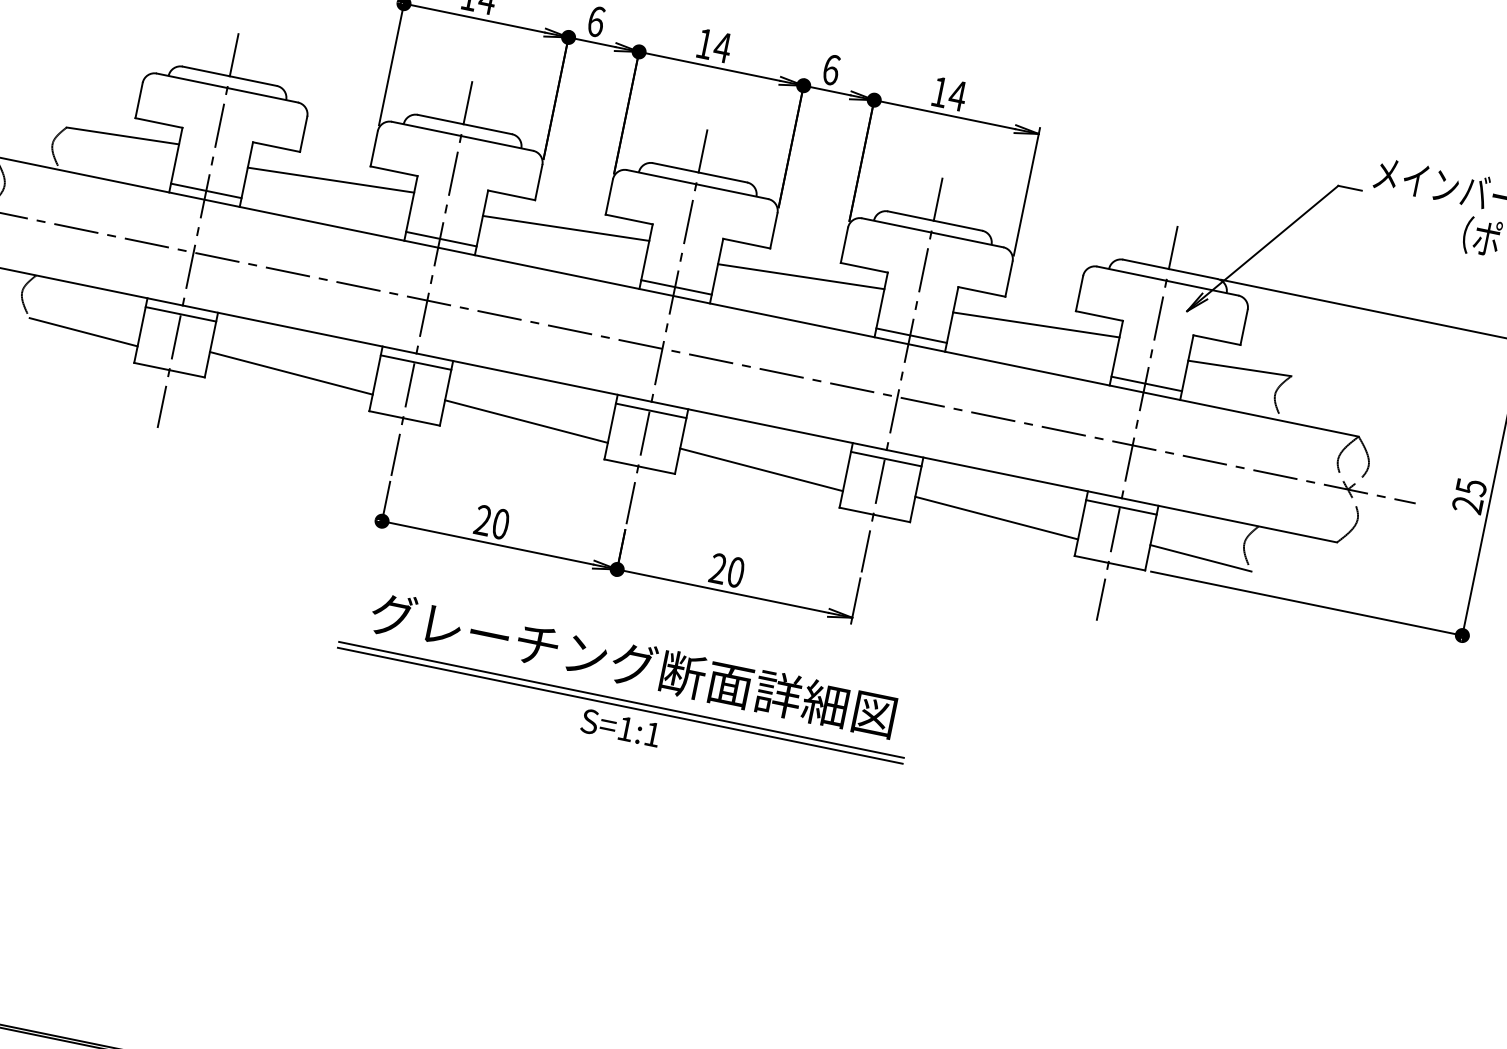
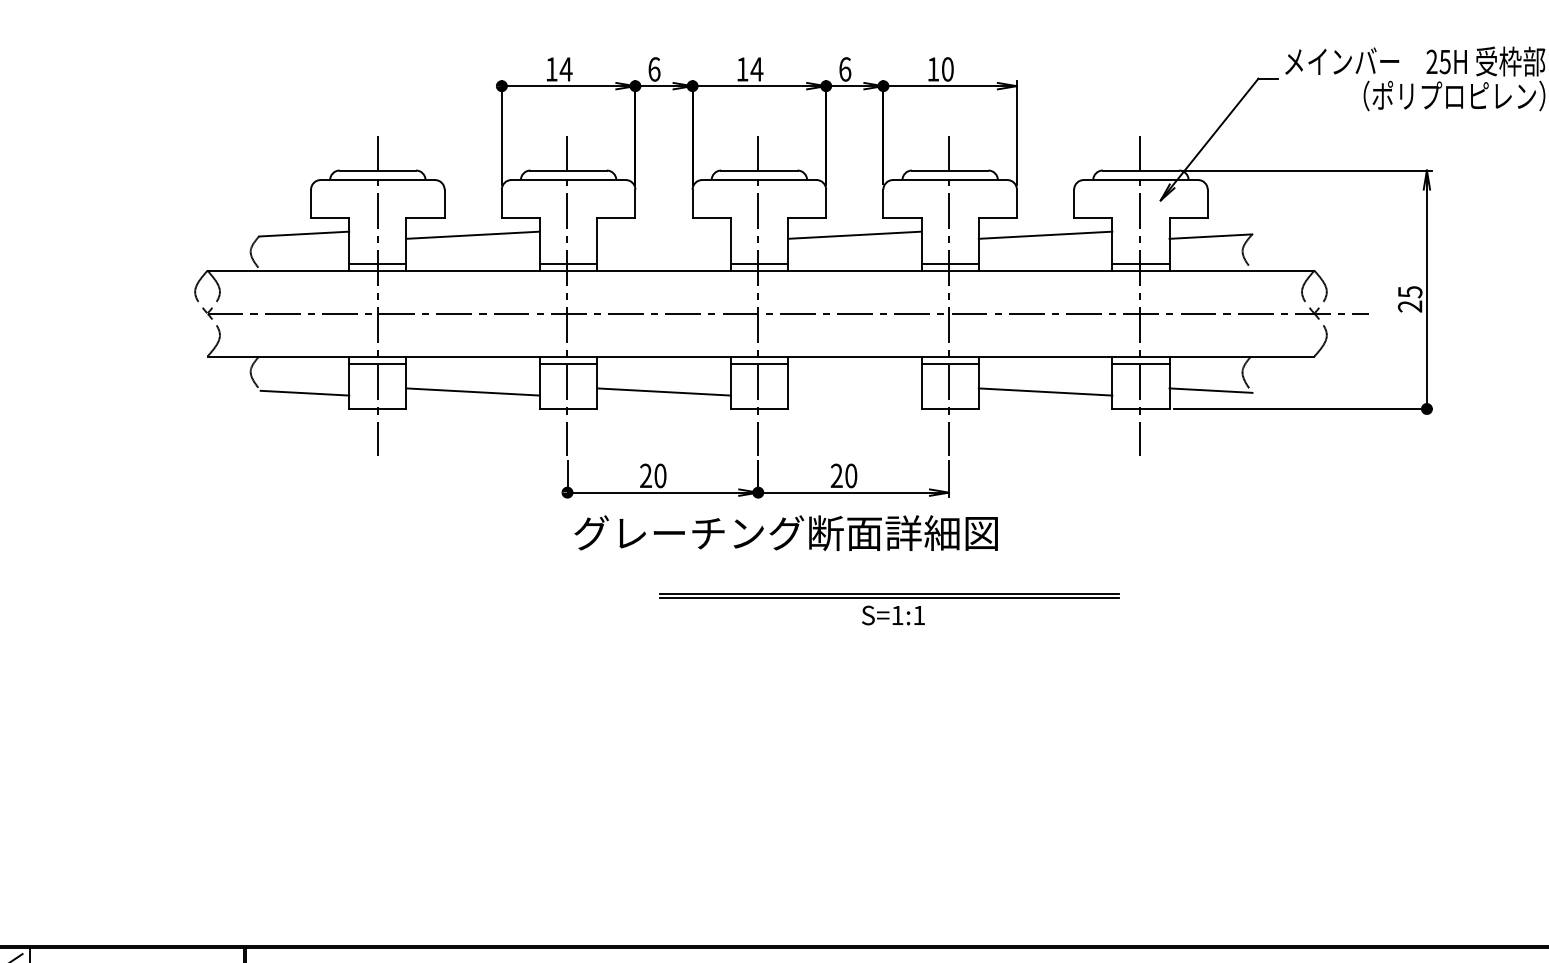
text: (957, 95) -> (947, 69), 14 -> 10
line: (565, 227) -> (663, 234), removed
line: (761, 469) -> (854, 391), removed
text: (632, 663) -> (785, 532), moved
part: (617, 719) -> (889, 609), moved

